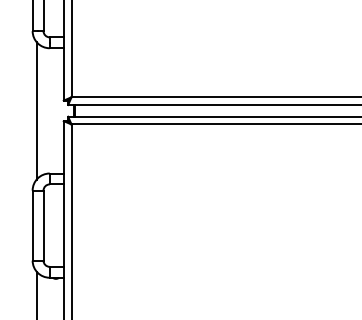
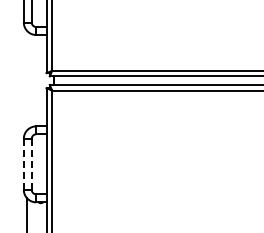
line: (36, 110) -> (26, 80), removed
line: (32, 225) -> (23, 164), solid -> dashed
line: (43, 225) -> (31, 164), solid -> dashed

